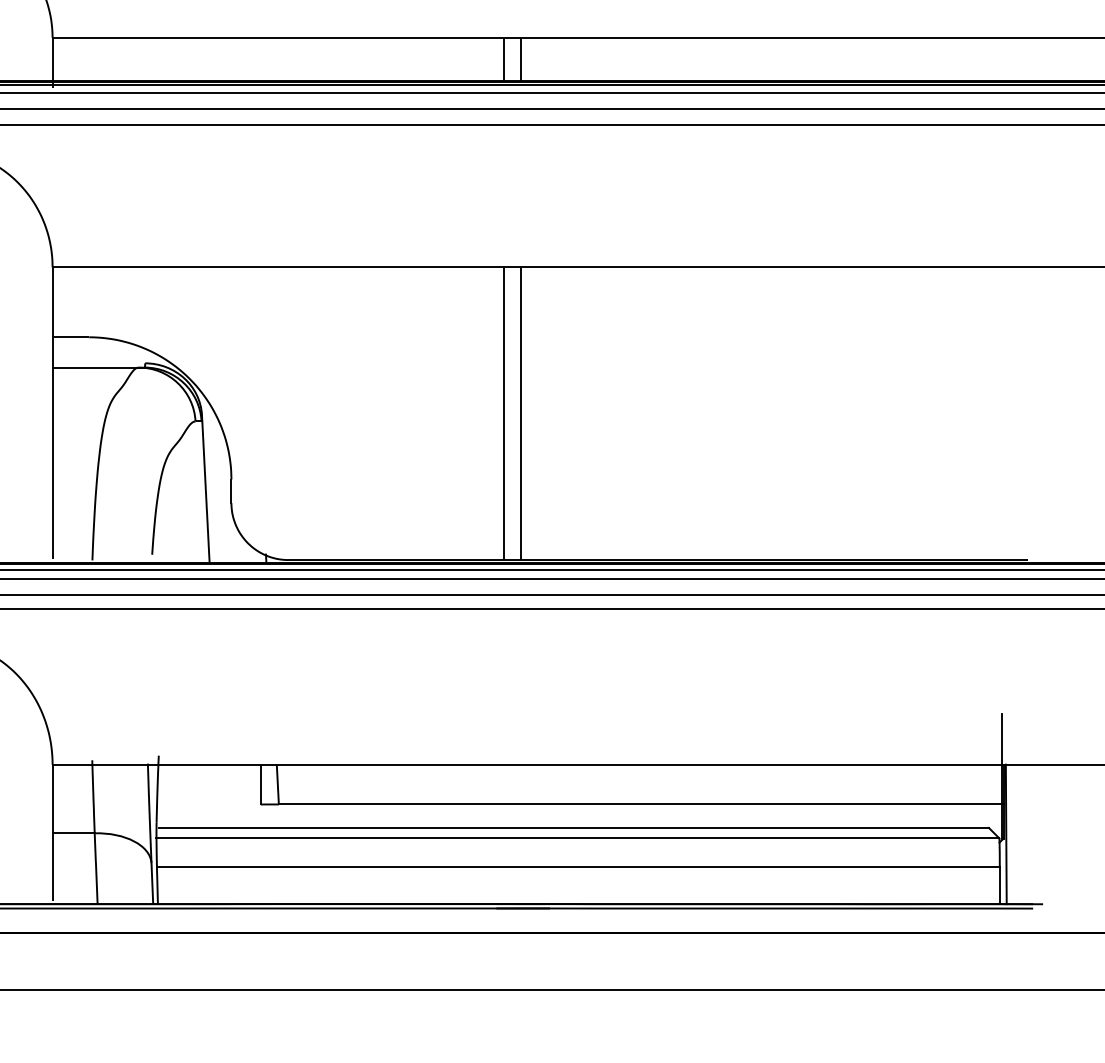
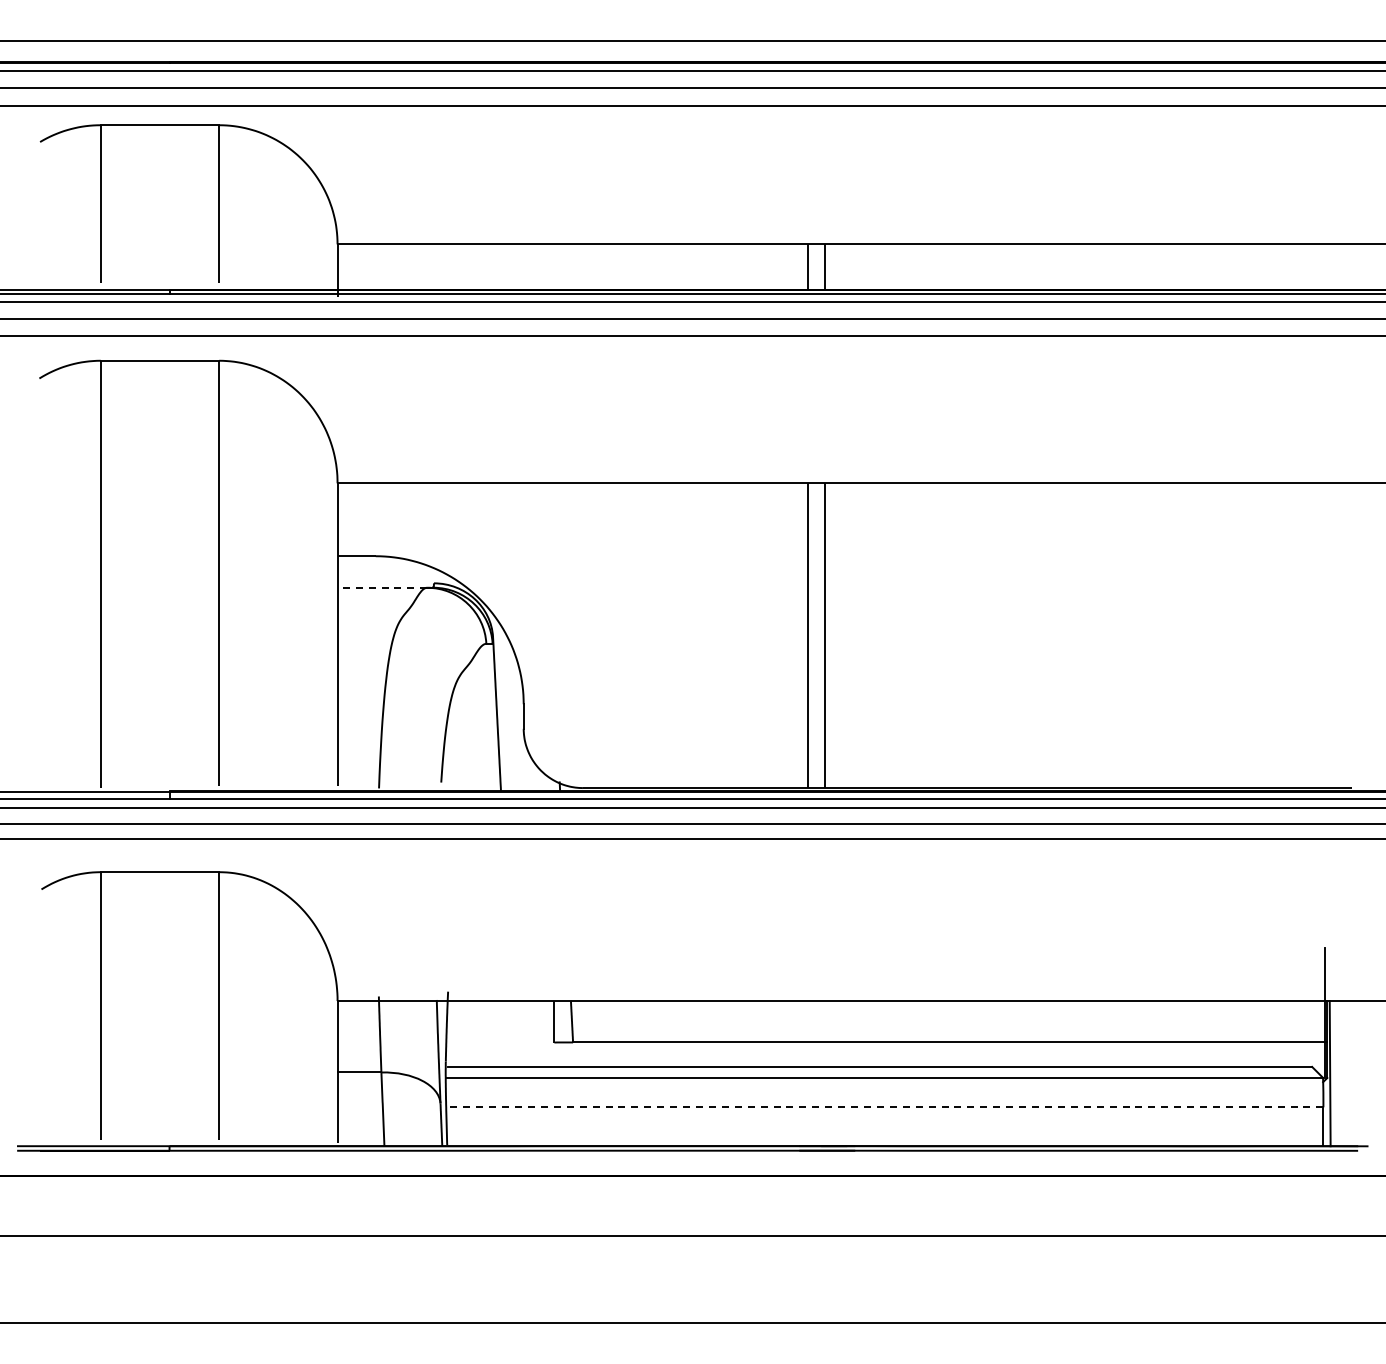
line: (95, 367) -> (382, 587), solid -> dashed
line: (578, 866) -> (884, 1107), solid -> dashed

